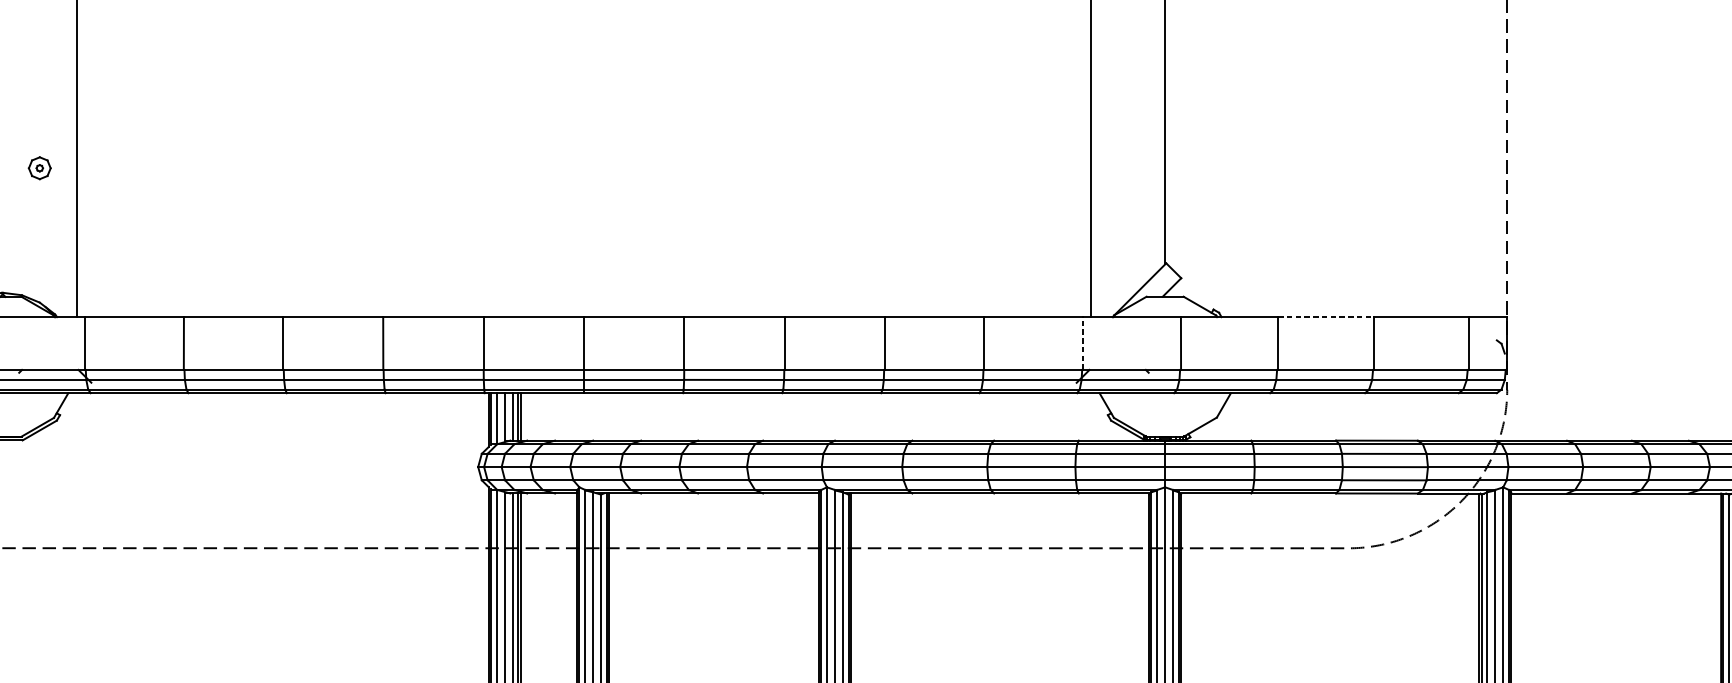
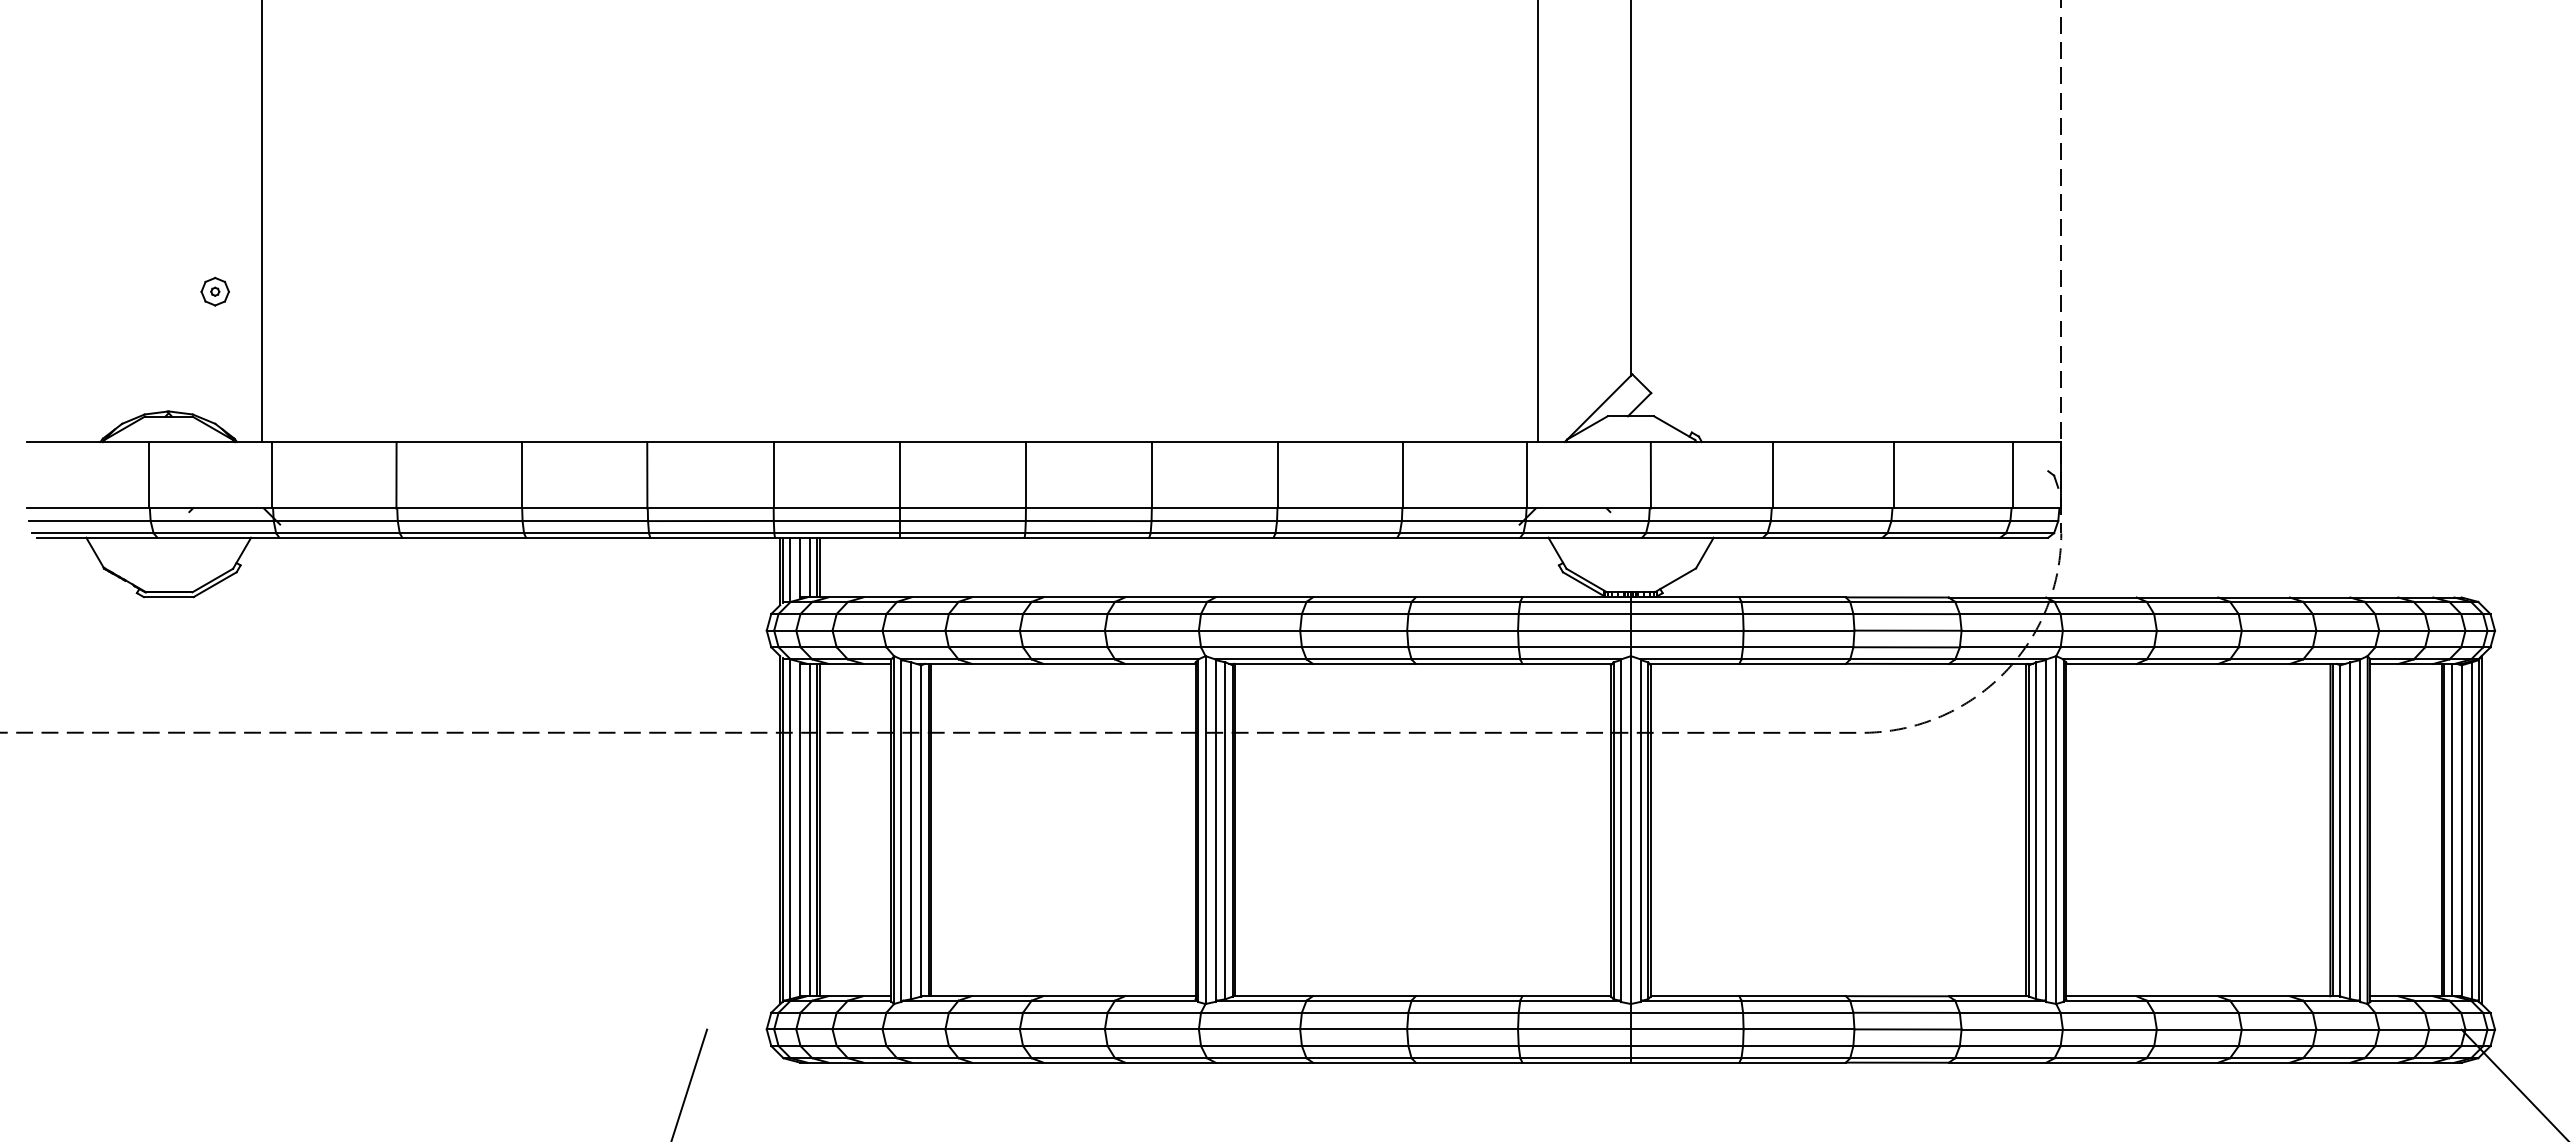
part: (39, 168) -> (214, 291), moved
line: (1326, 317) -> (1834, 442), dashed -> solid
line: (1082, 342) -> (1527, 474), dashed -> solid

